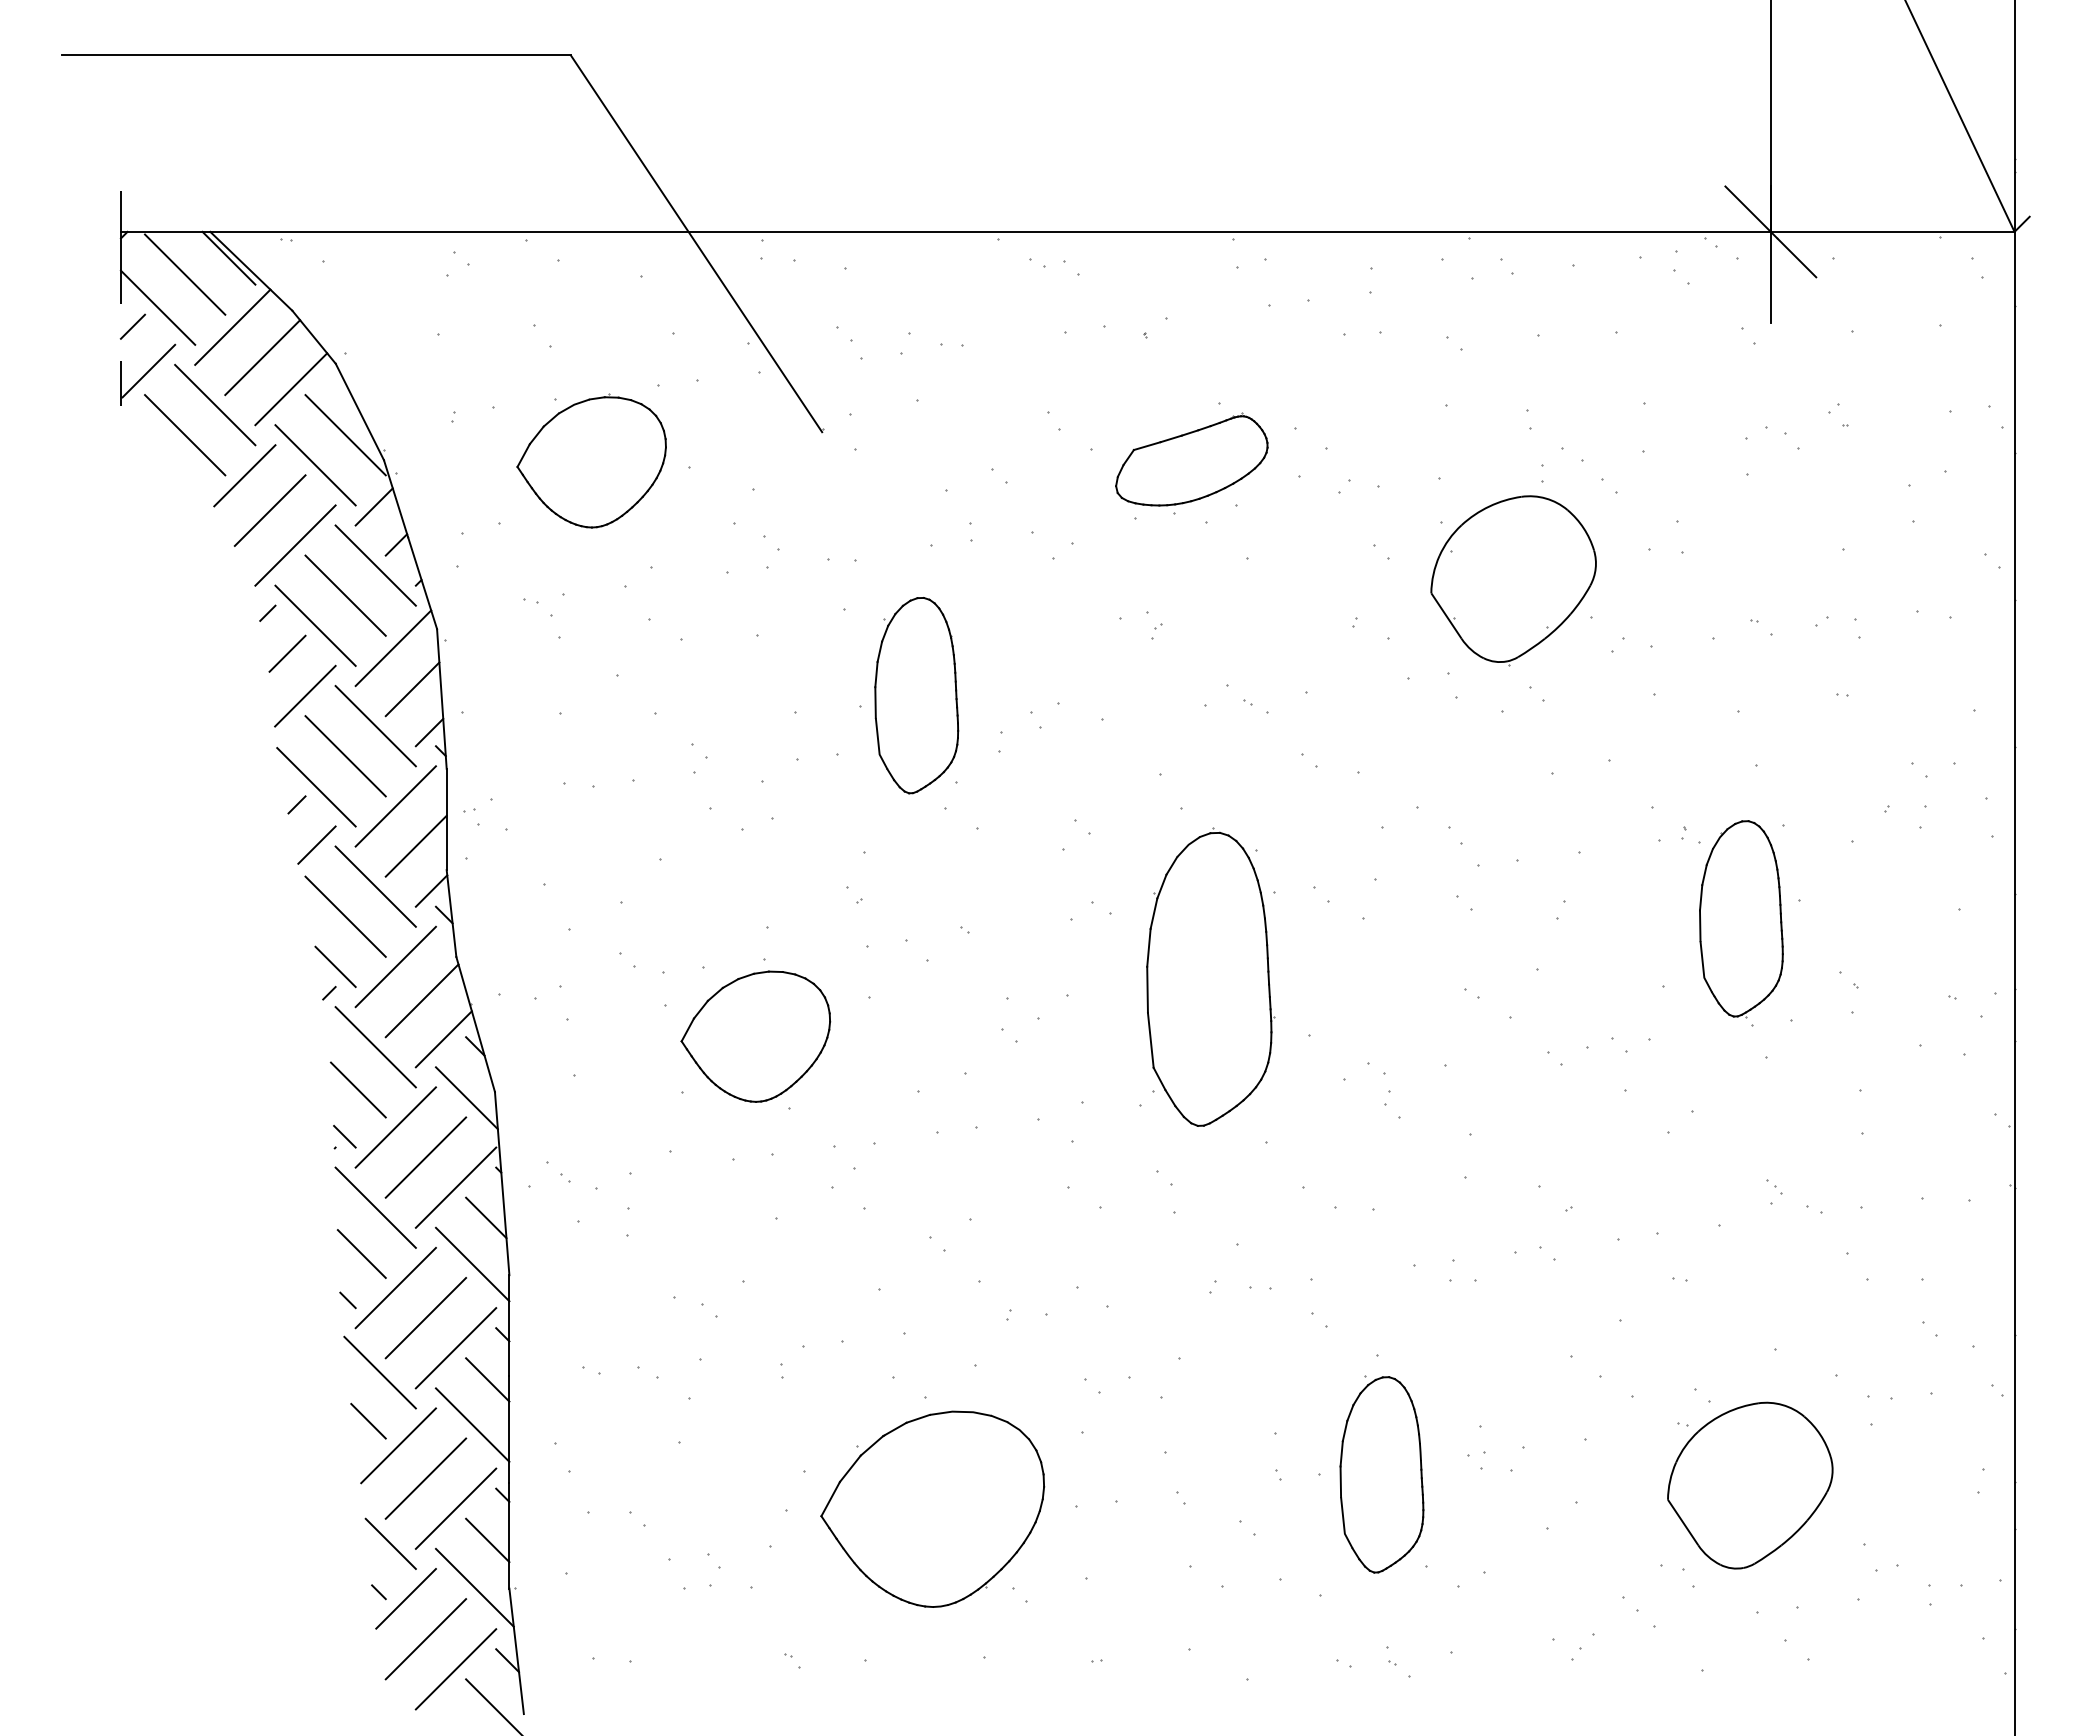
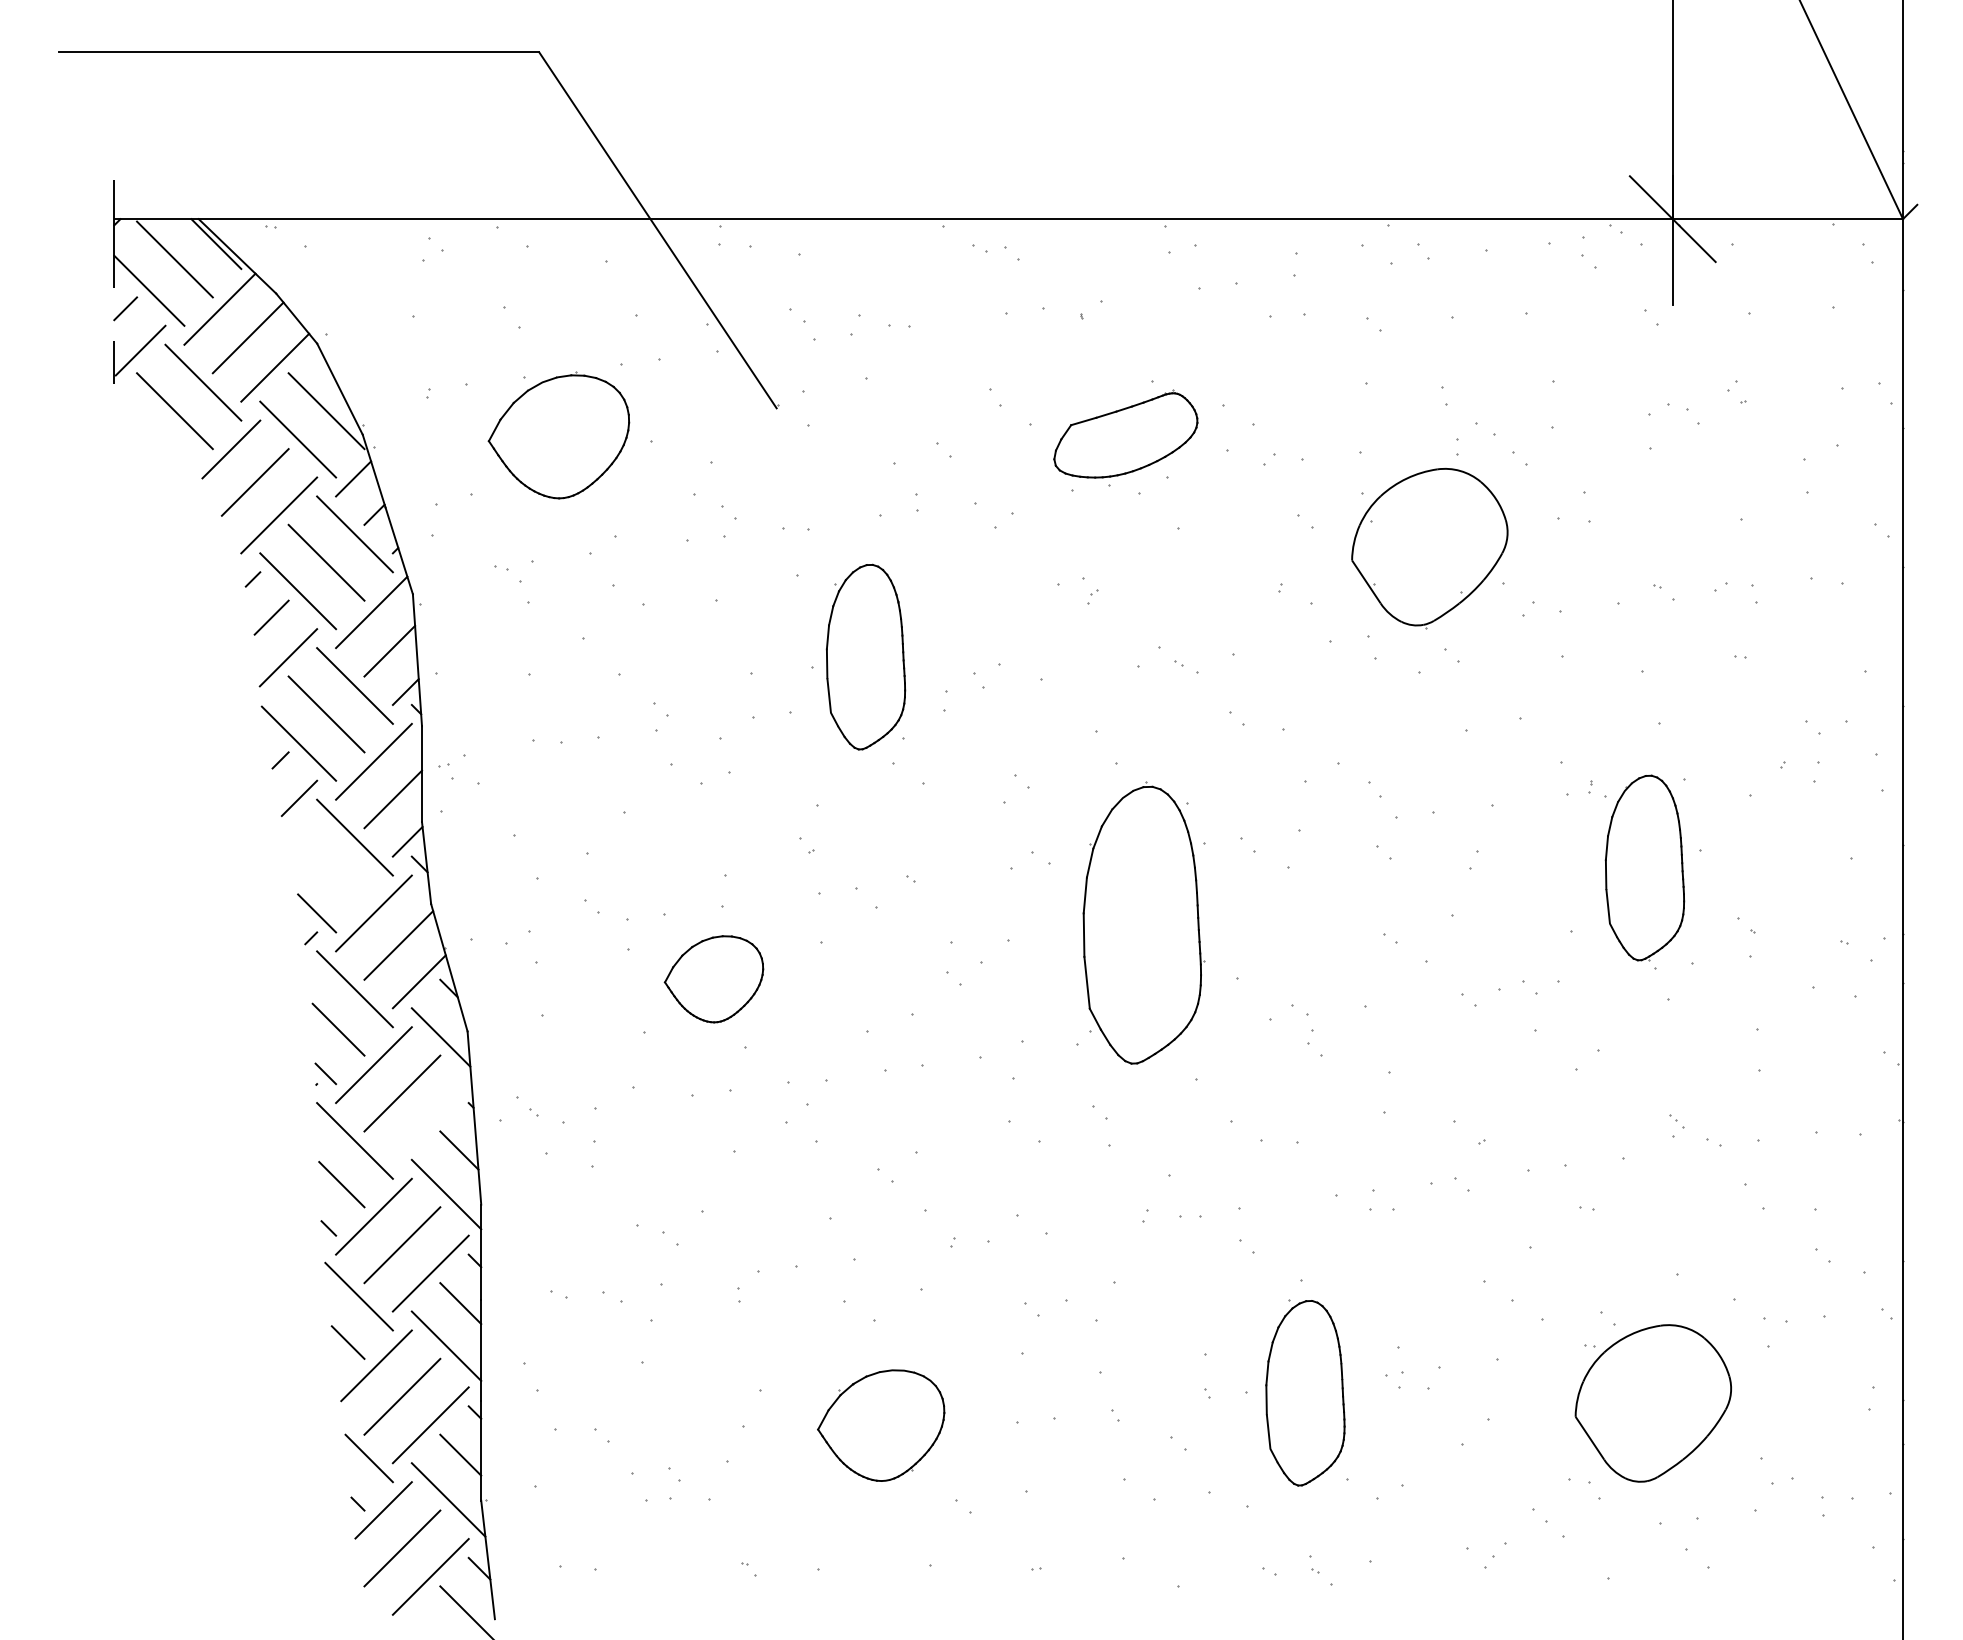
line: (345, 916) -> (326, 865), removed
part: (755, 1036) -> (713, 979), size x0.7
line: (455, 1187) -> (430, 1121), removed
part: (932, 1508) -> (880, 1425), size x0.6

